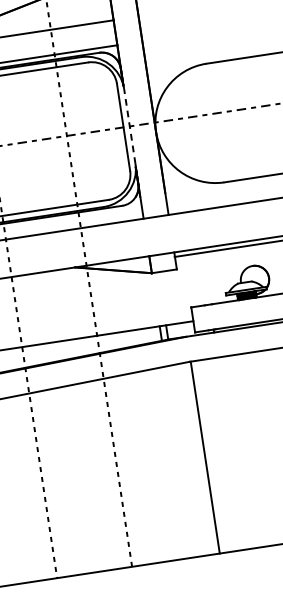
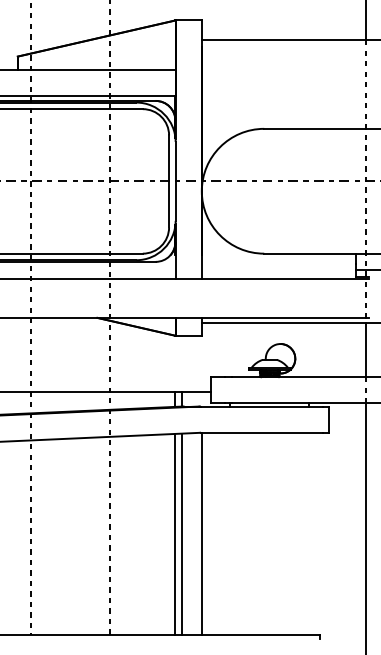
line: (129, 125) -> (175, 180), dashed -> solid
line: (186, 460) -> (182, 533), added
line: (180, 461) -> (175, 533), added

